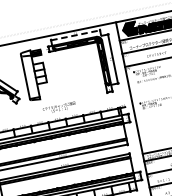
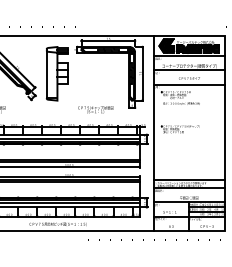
line: (75, 34) -> (108, 40), dashed -> solid
text: (59, 107) -> (95, 109), moved

